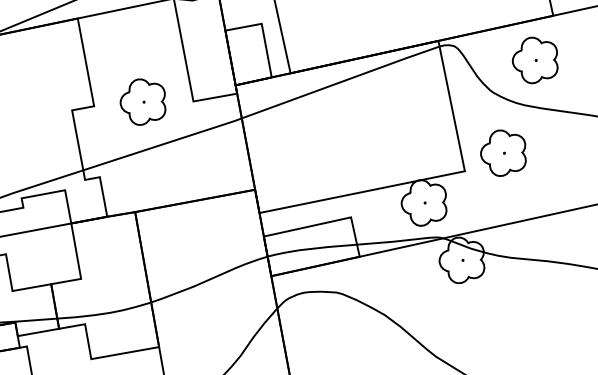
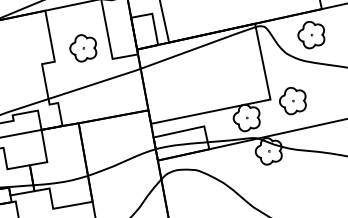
part: (143, 102) -> (83, 48), moved
part: (502, 153) -> (292, 101), moved

